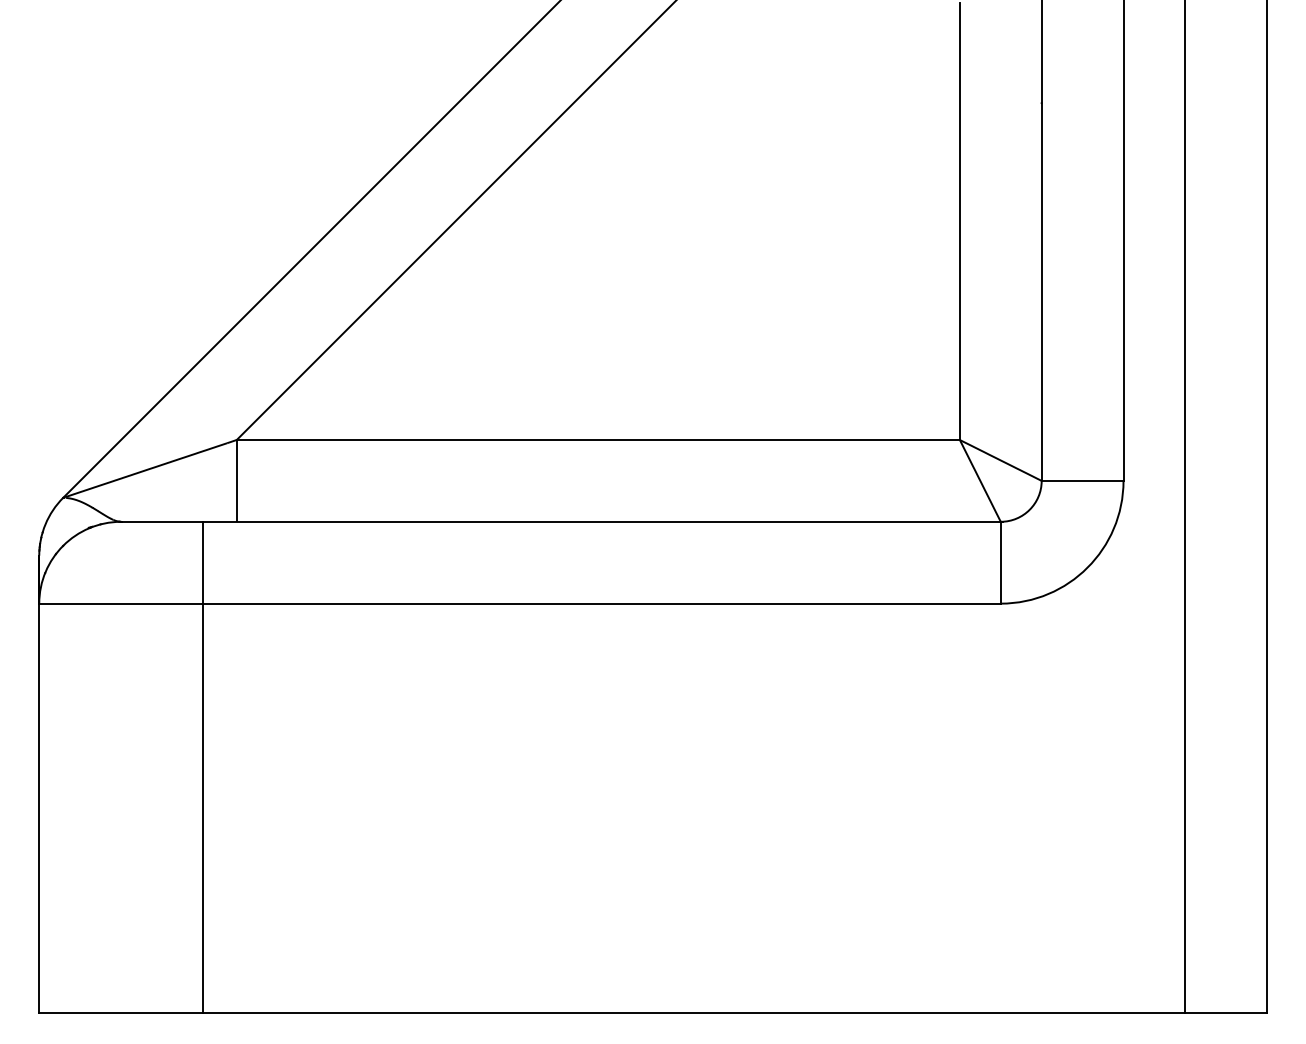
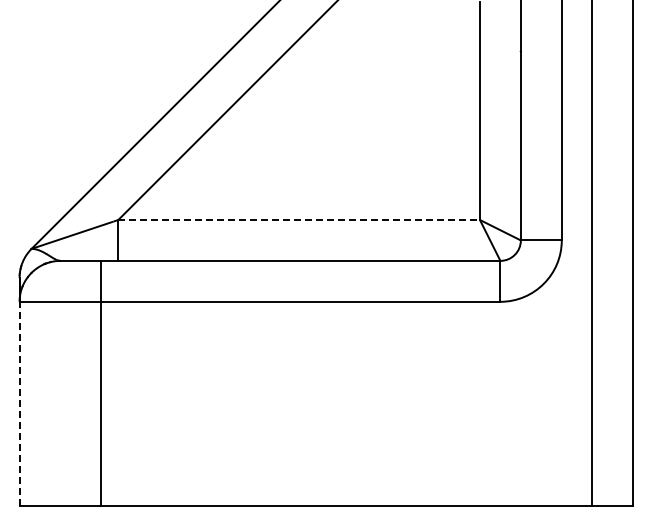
line: (599, 439) -> (299, 219), solid -> dashed
line: (39, 806) -> (19, 403), solid -> dashed

